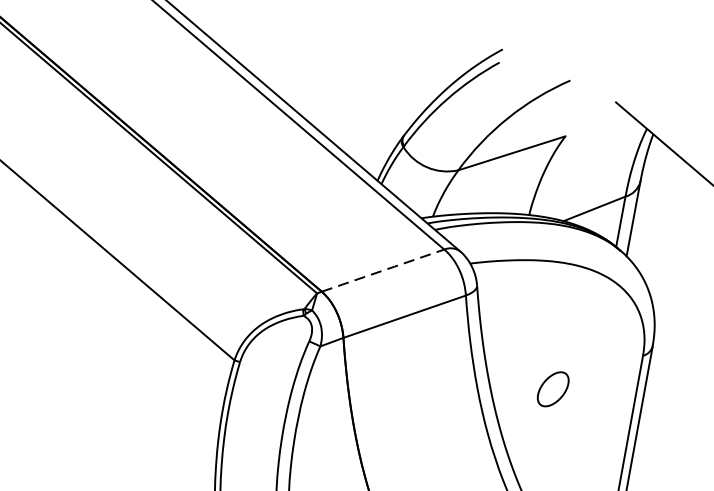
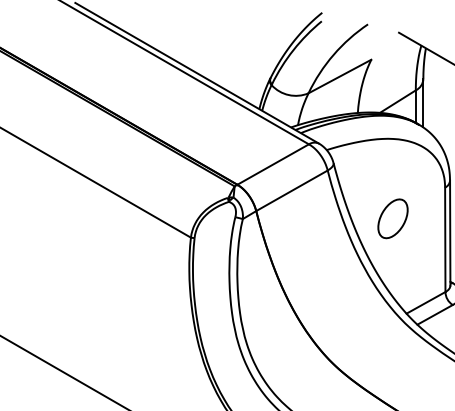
line: (383, 270) -> (273, 164), dashed -> solid
part: (552, 388) -> (392, 218), size x1.67

